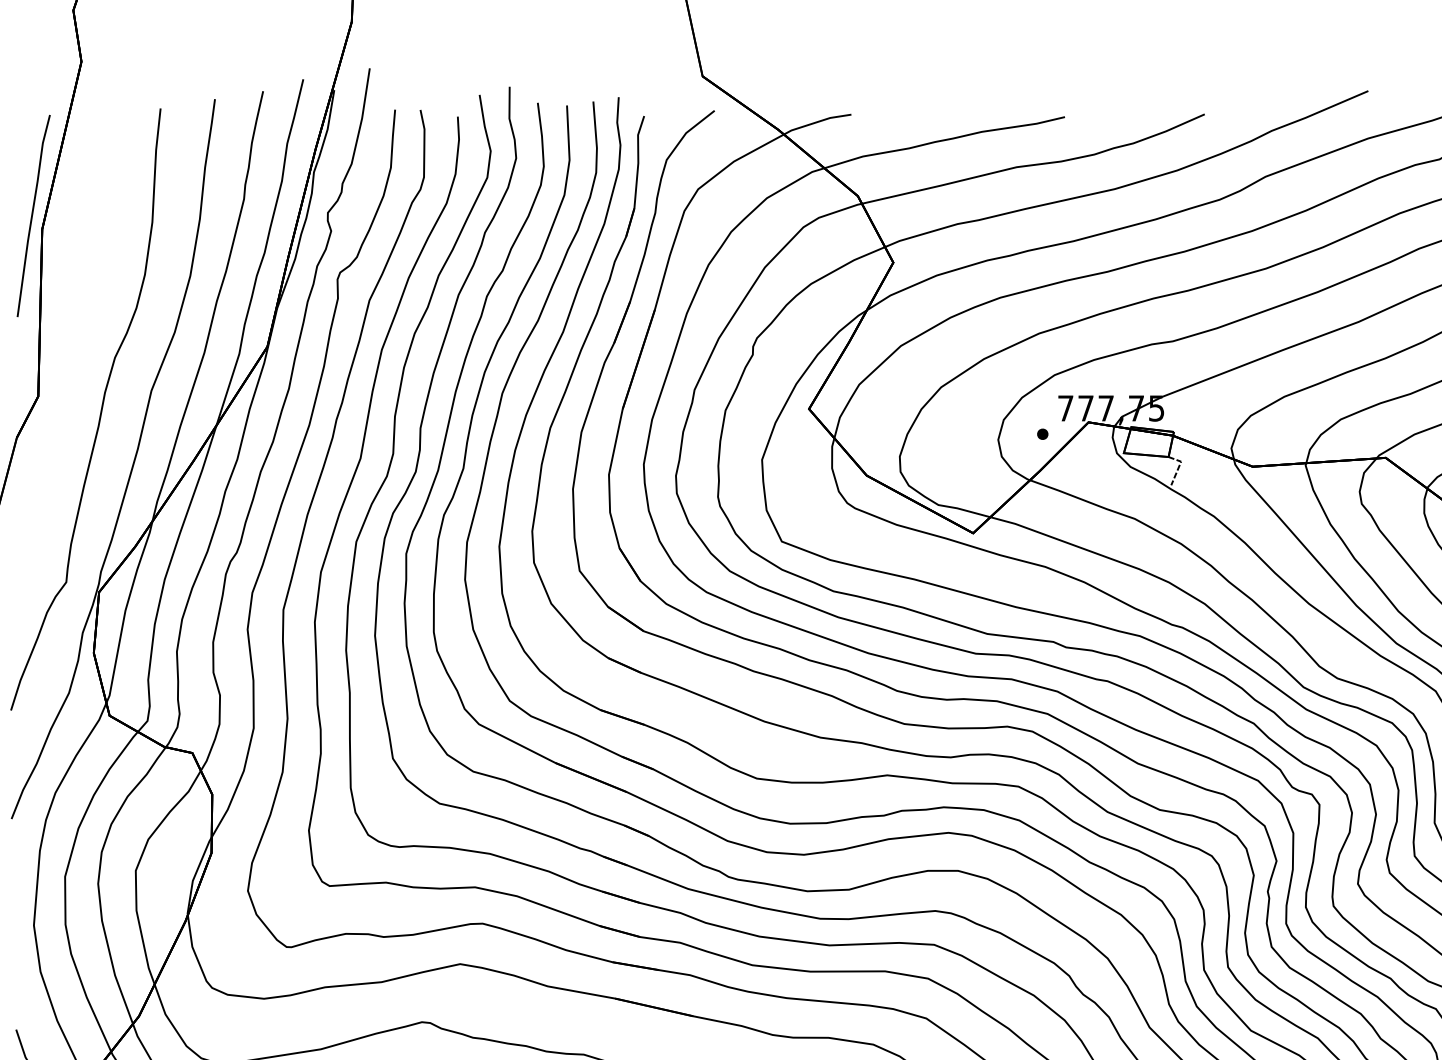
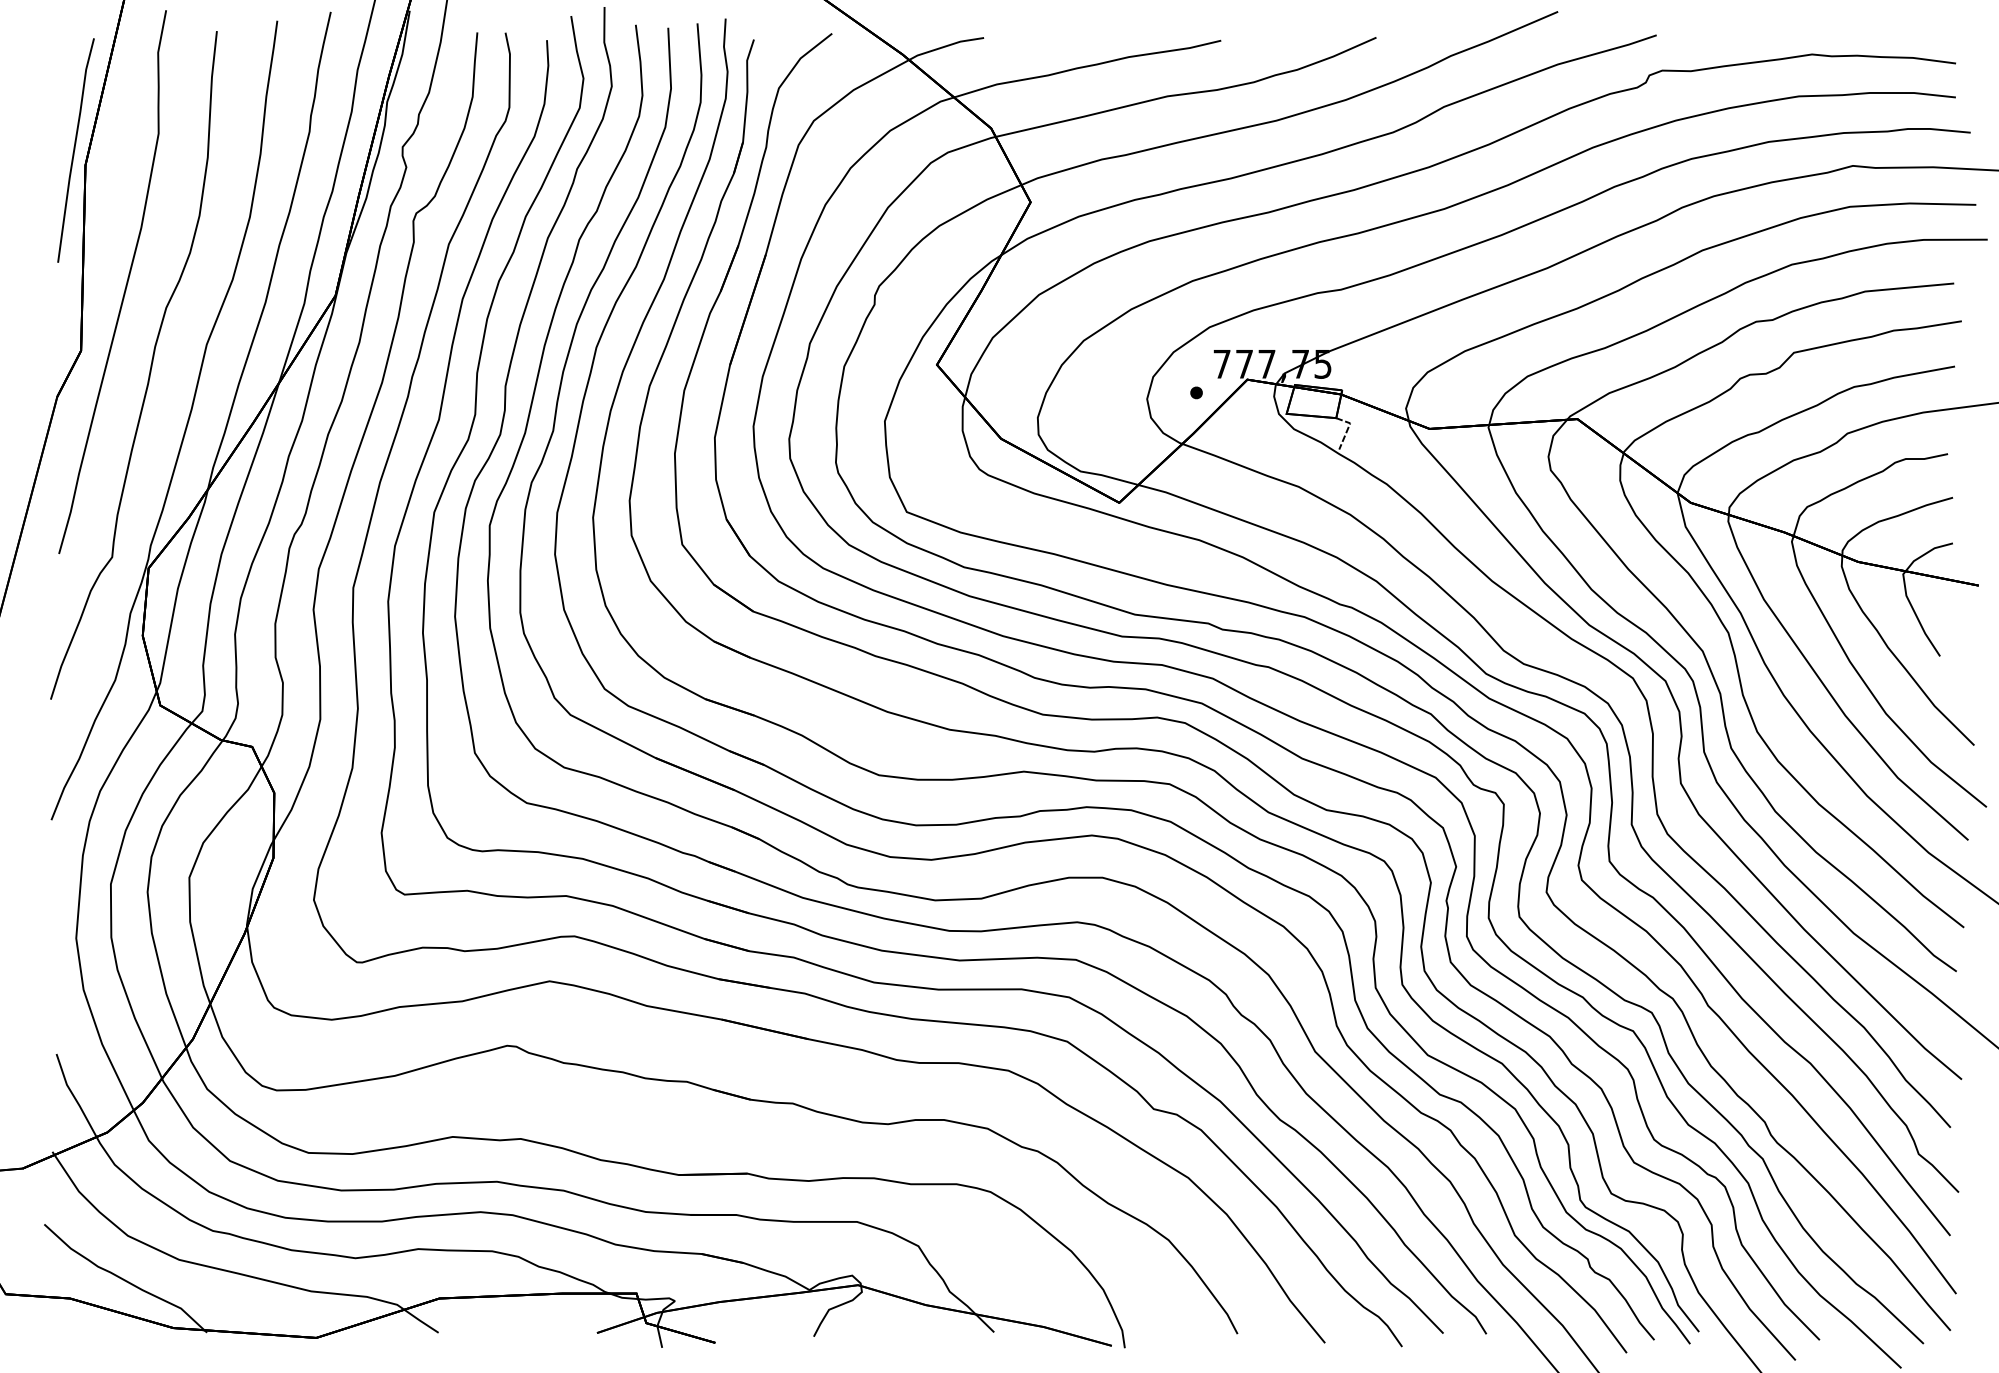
curve: (78, 337) -> (125, 285), added

